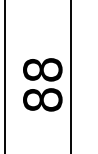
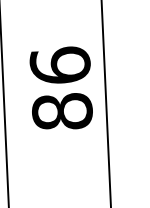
text: (42, 69) -> (59, 64), 88 -> 86

